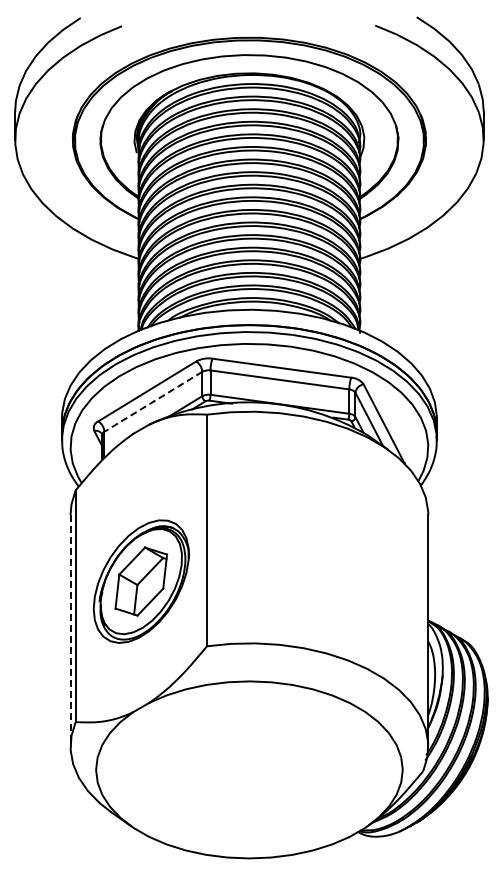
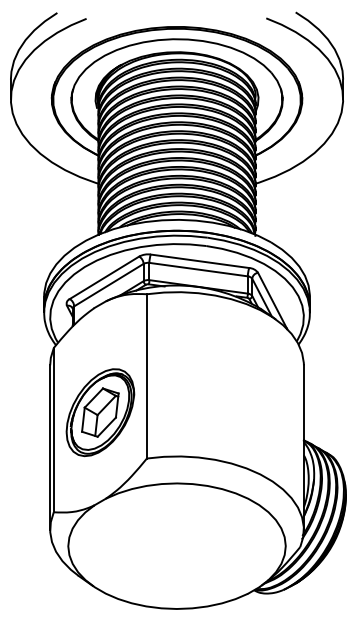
line: (152, 402) -> (108, 285), dashed -> solid
line: (70, 630) -> (50, 447), dashed -> solid

